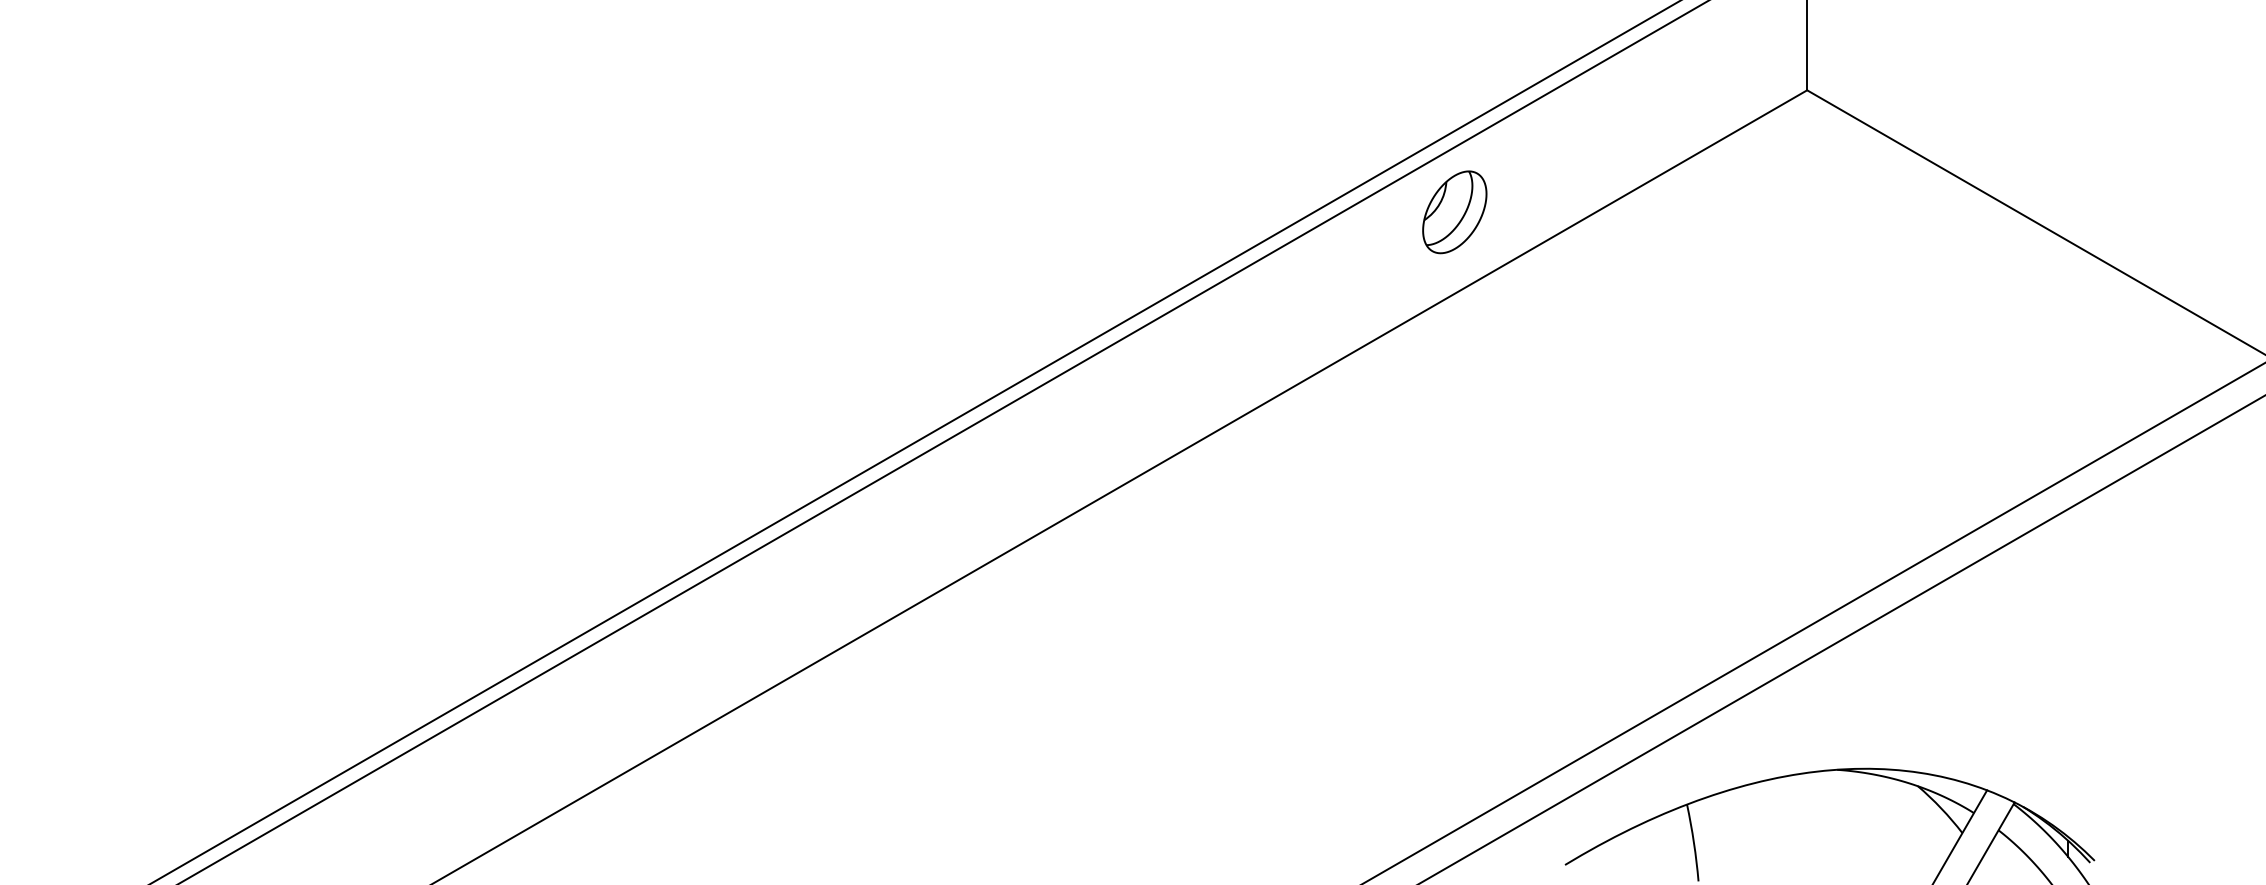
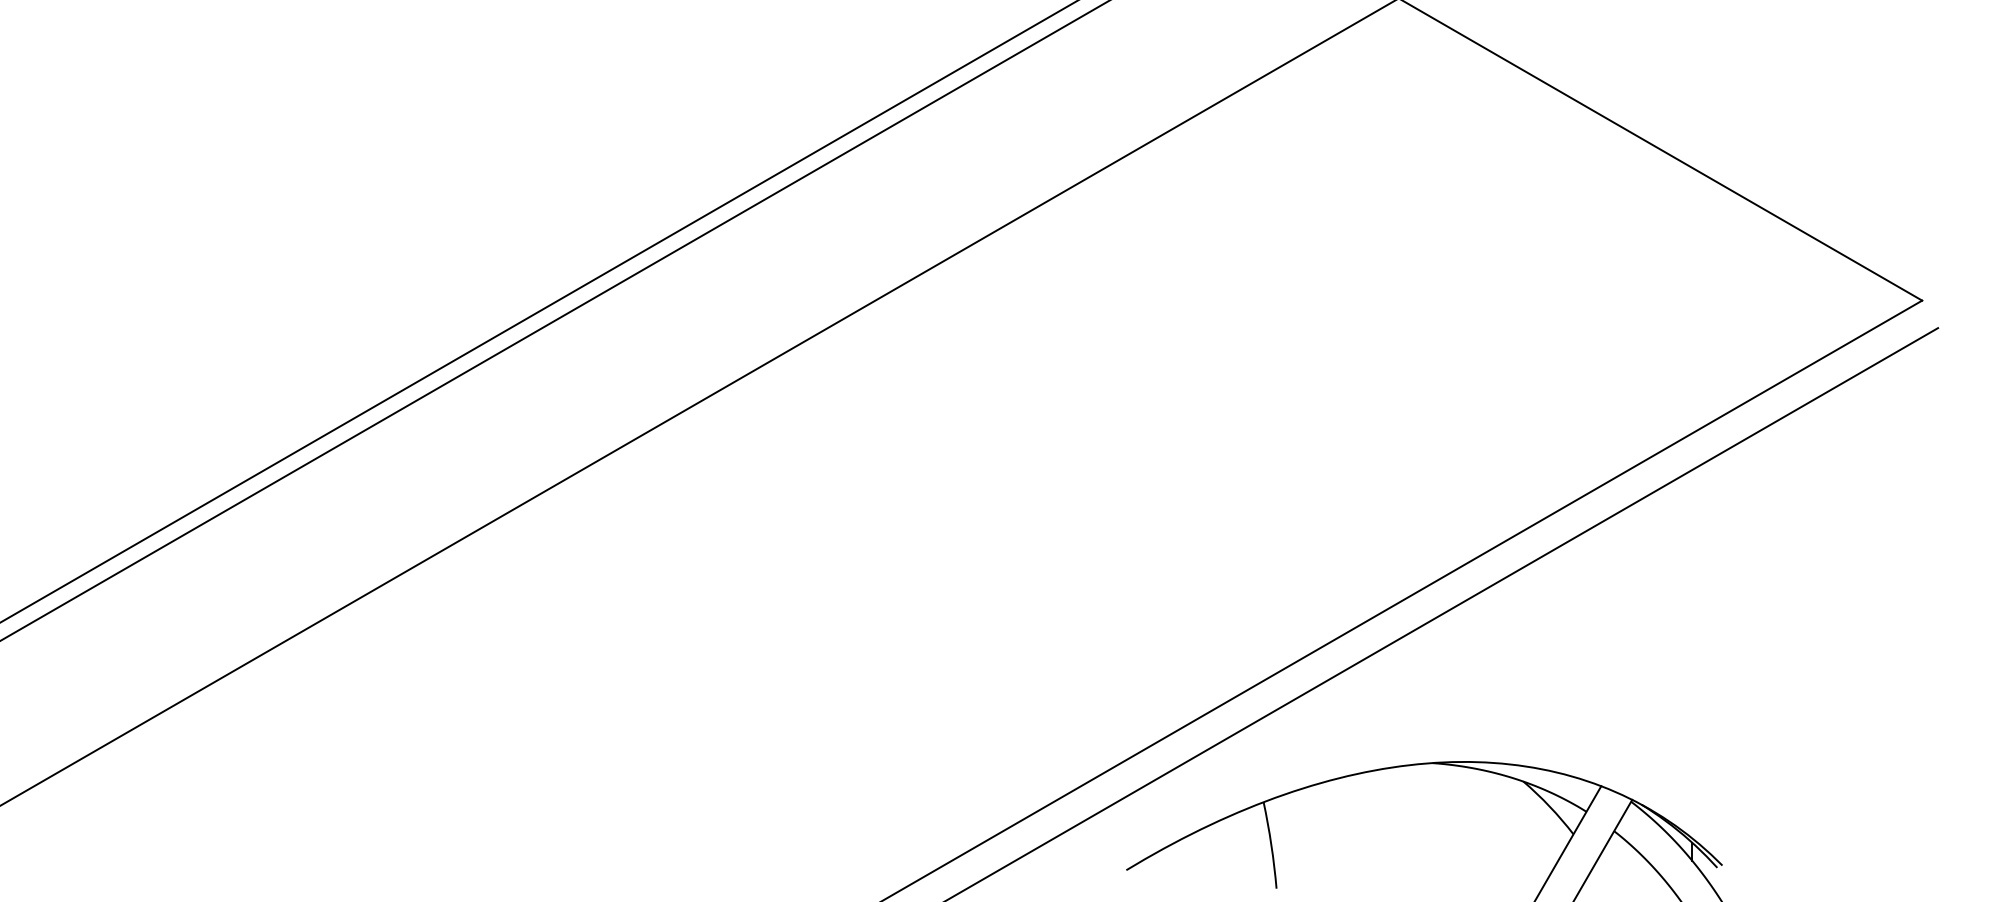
part: (1454, 212) -> (1001, 135), removed

